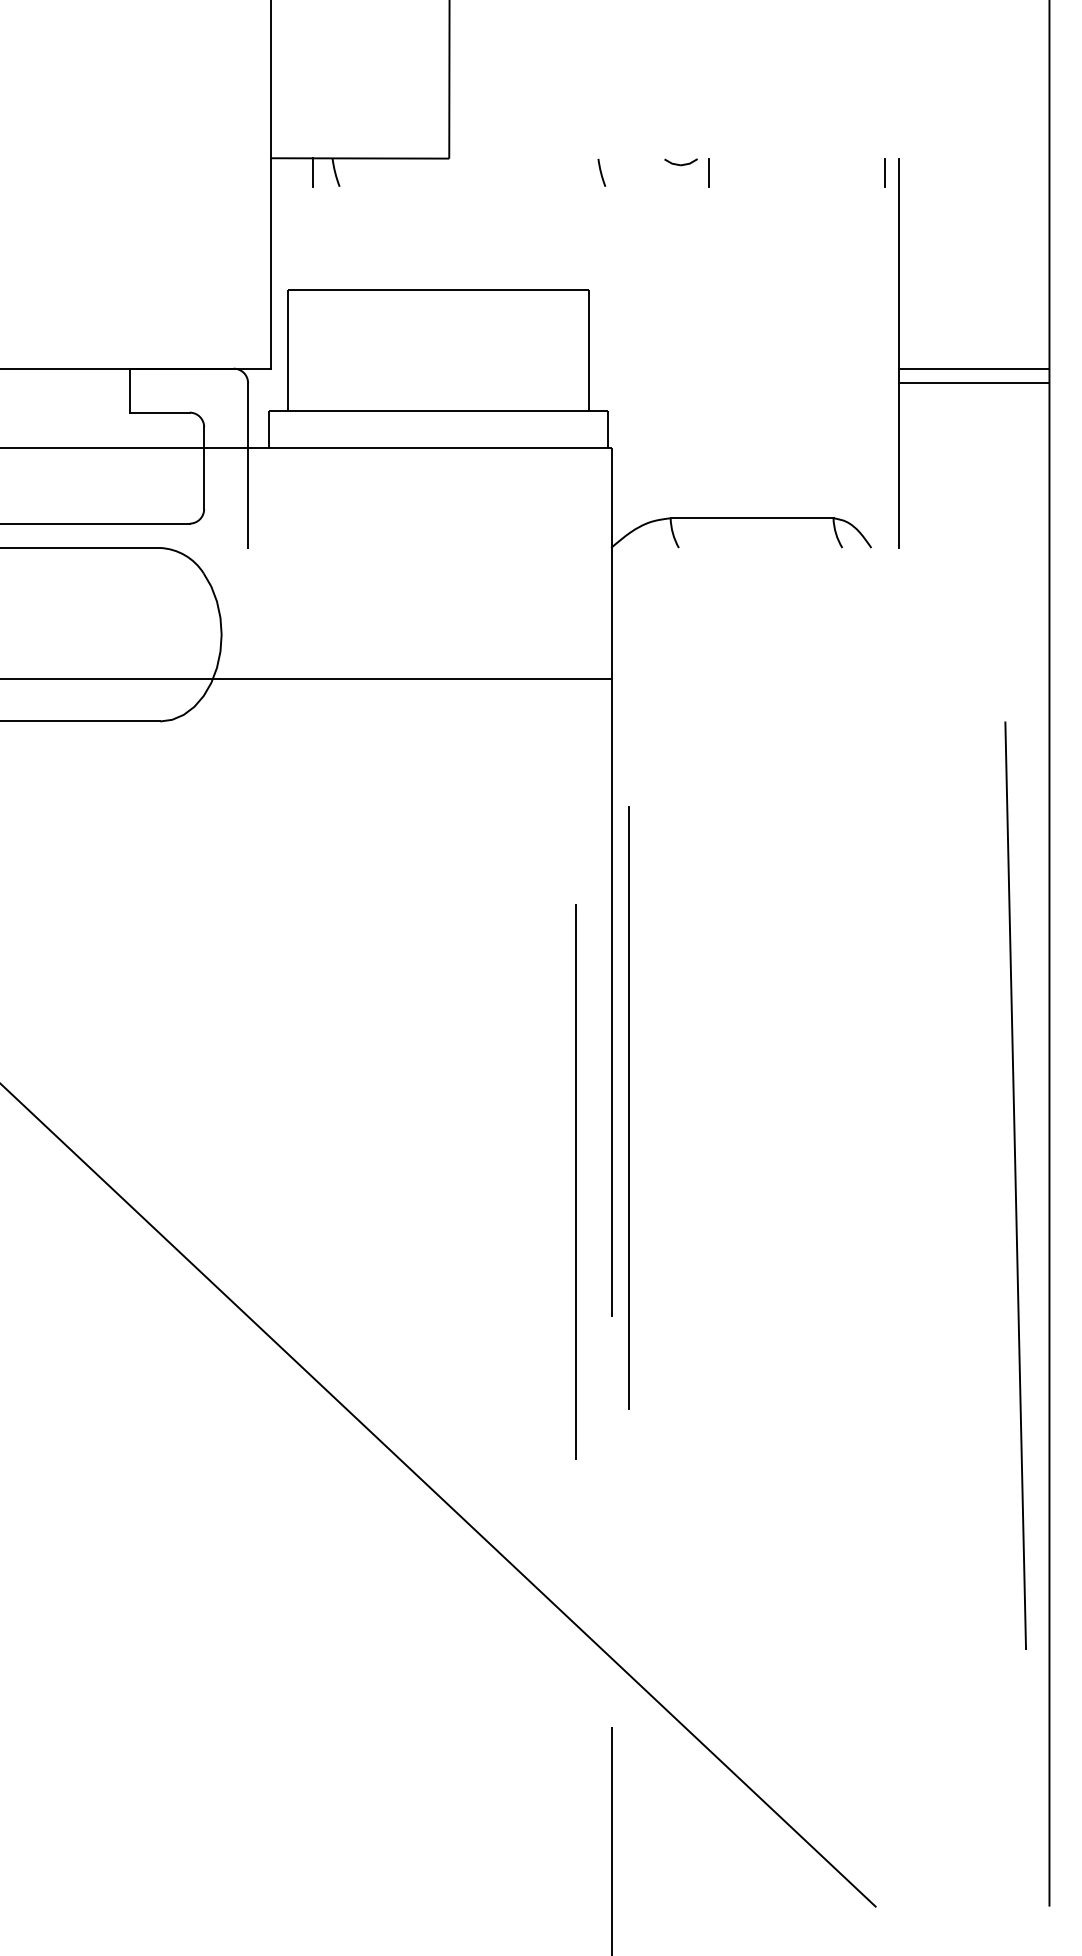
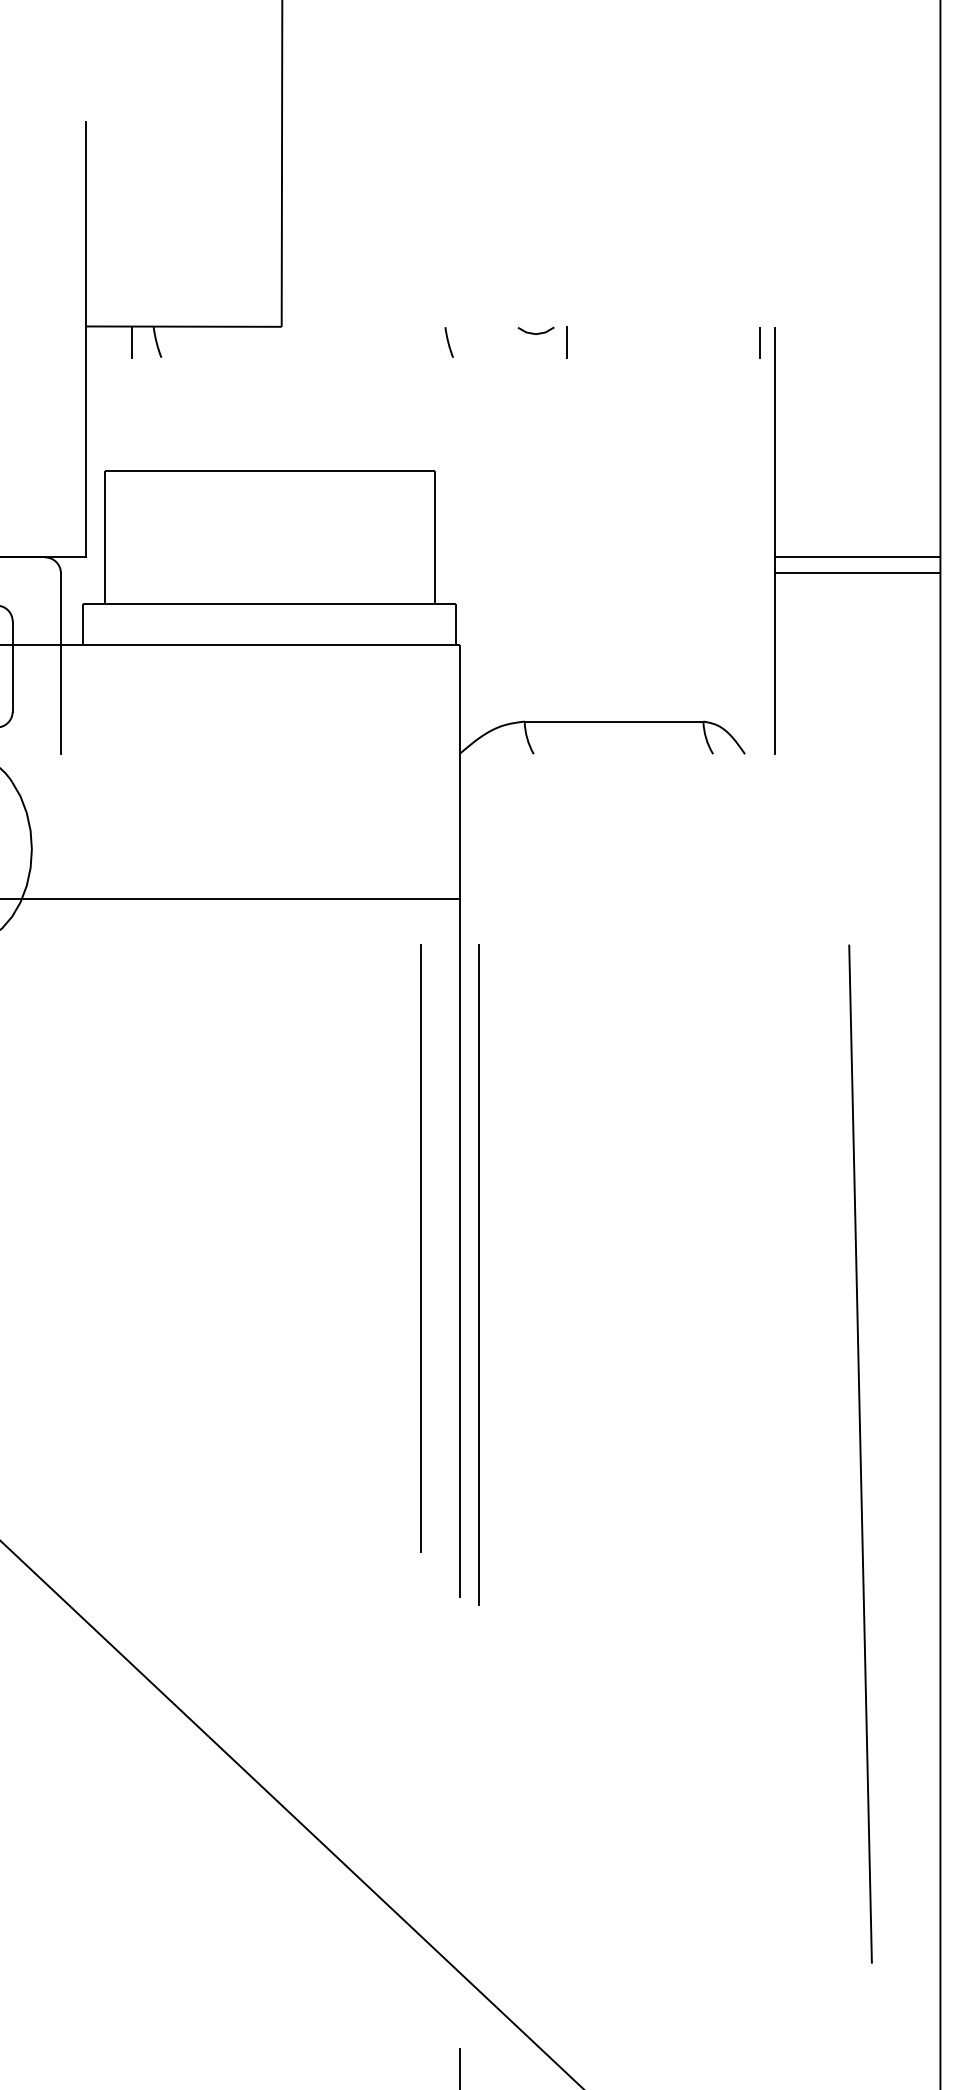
line: (628, 1107) -> (478, 1273), moved
line: (575, 1181) -> (420, 1247), moved
line: (1015, 1185) -> (860, 1453), moved

